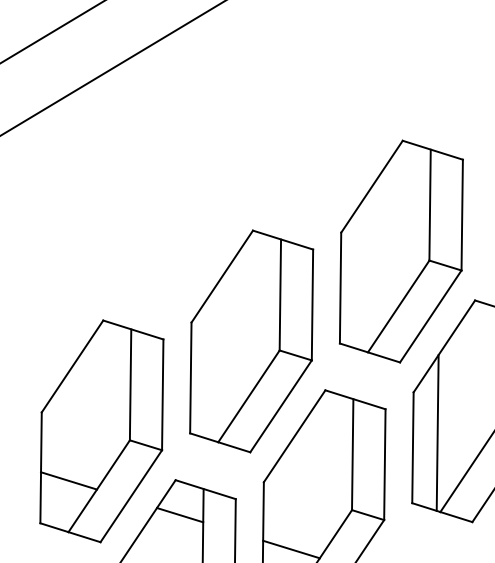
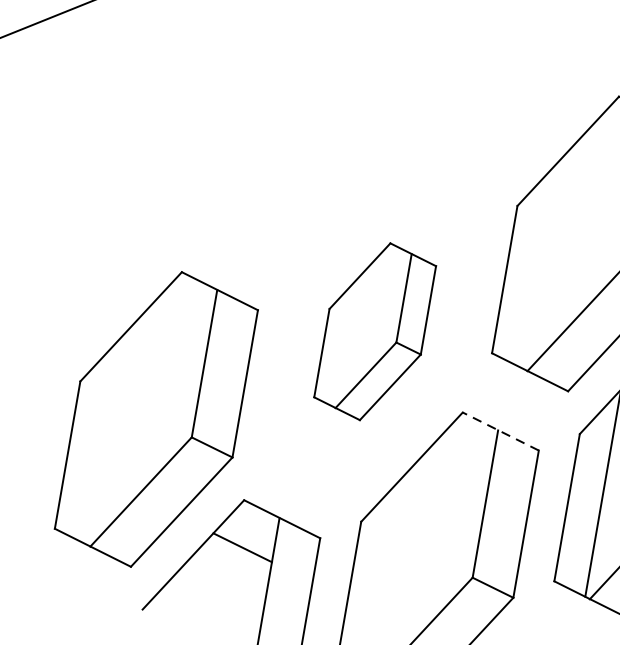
part: (251, 341) -> (374, 331), size x0.6
line: (355, 399) -> (500, 431), solid -> dashed
line: (69, 480) -> (102, 477), removed
line: (291, 549) -> (383, 617), removed

